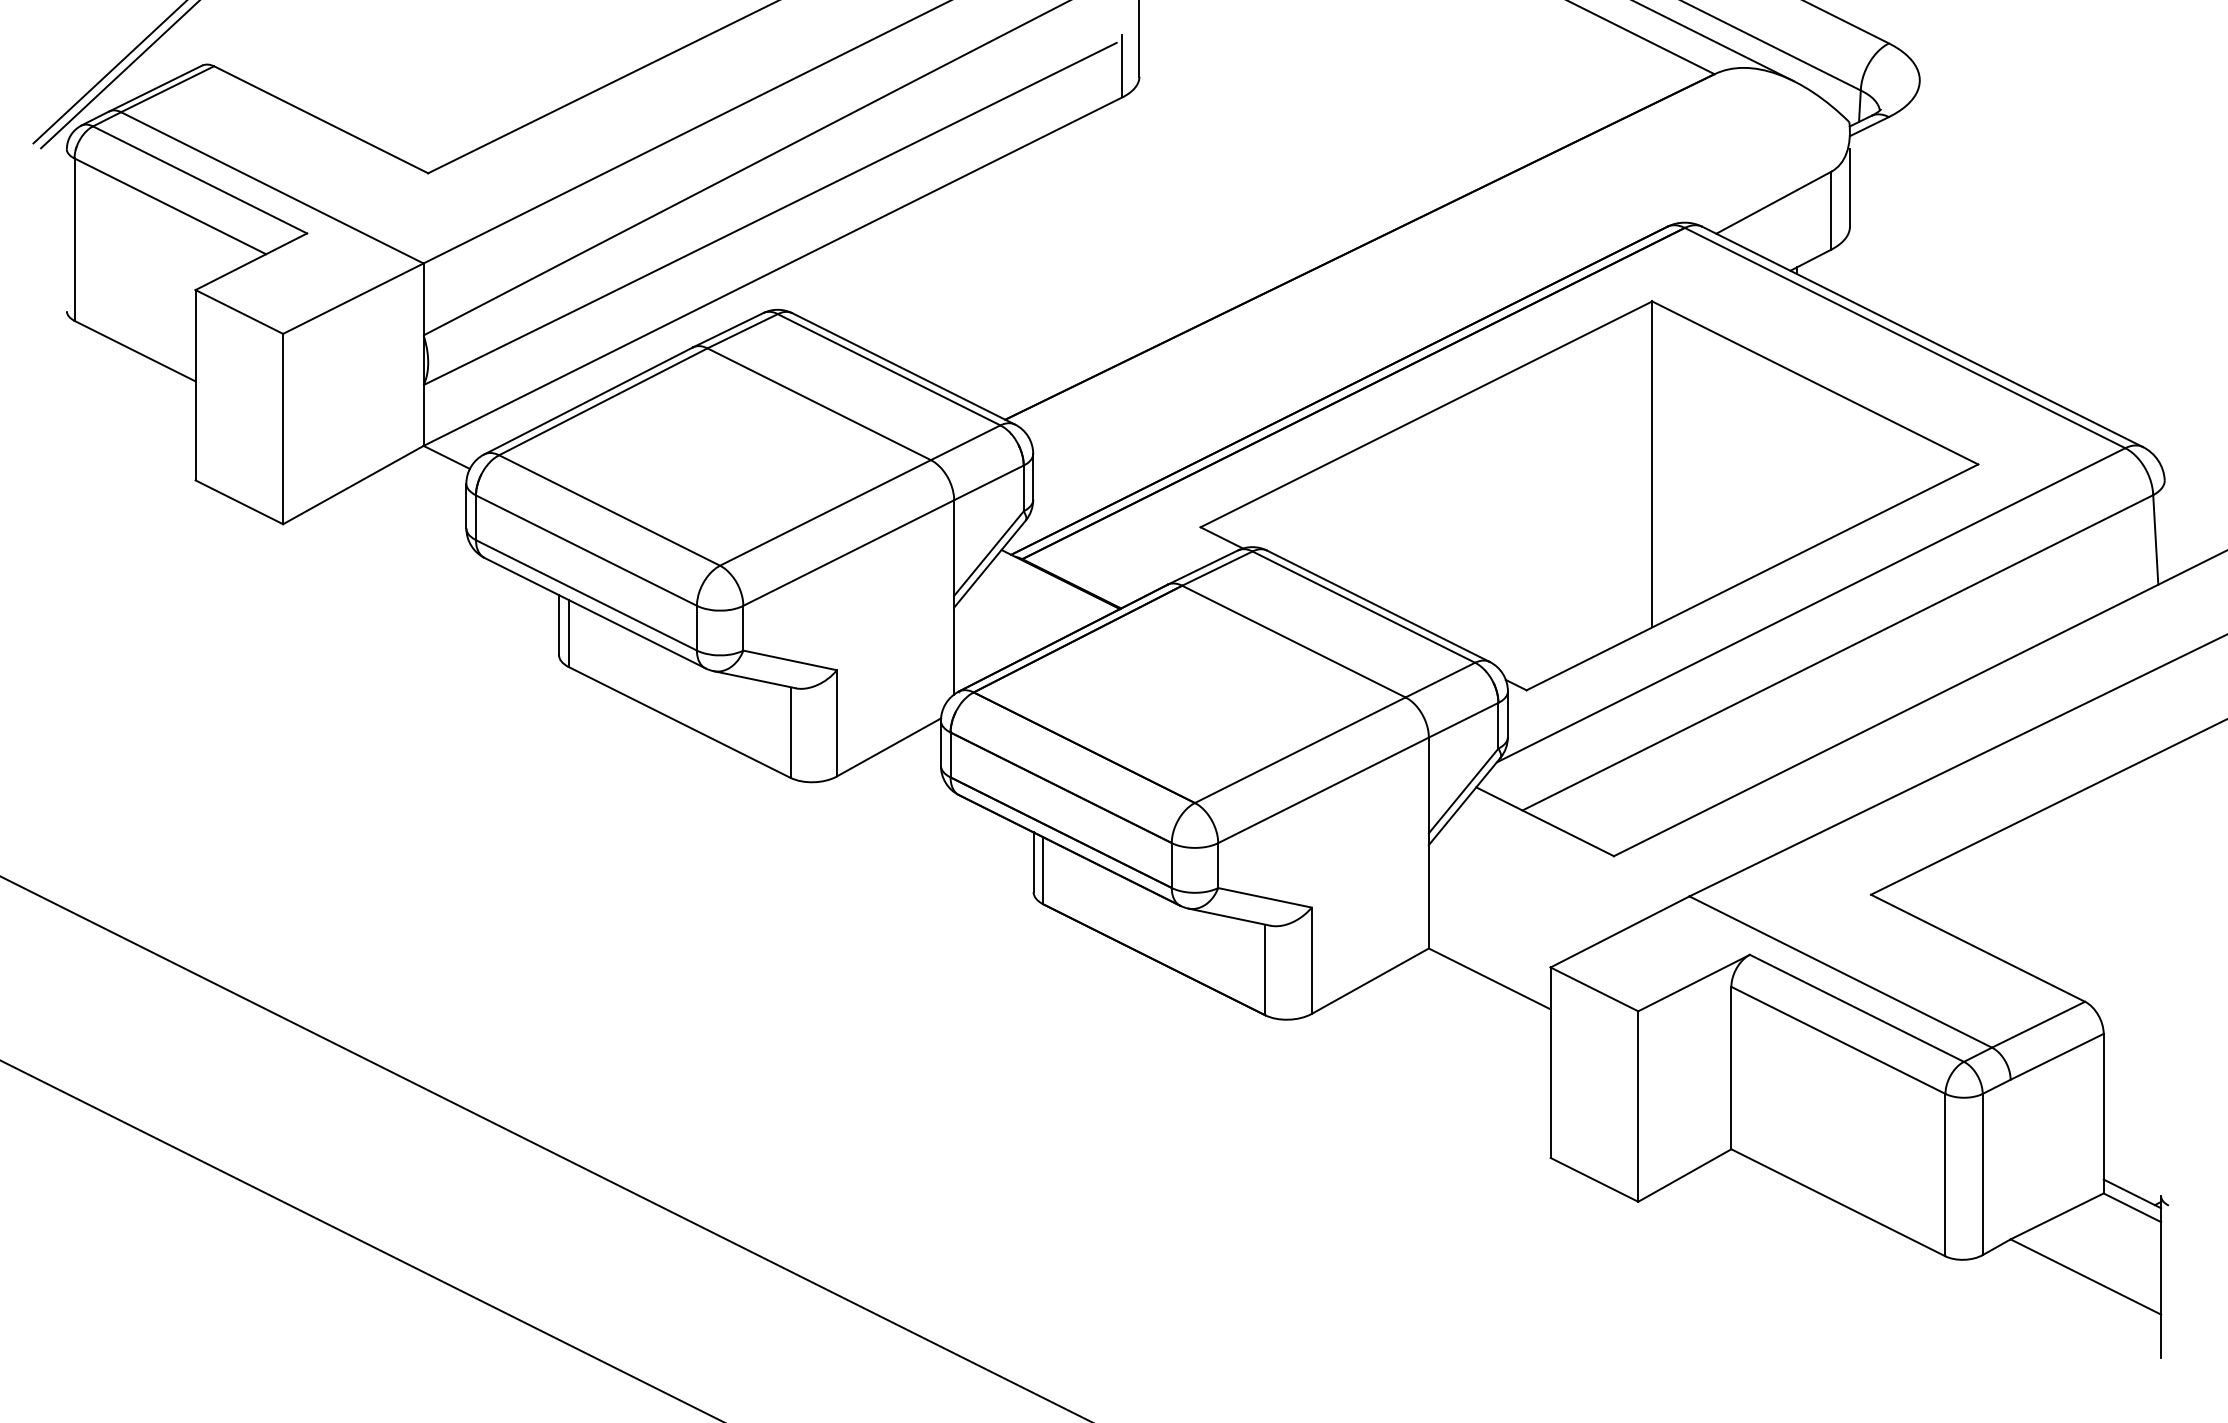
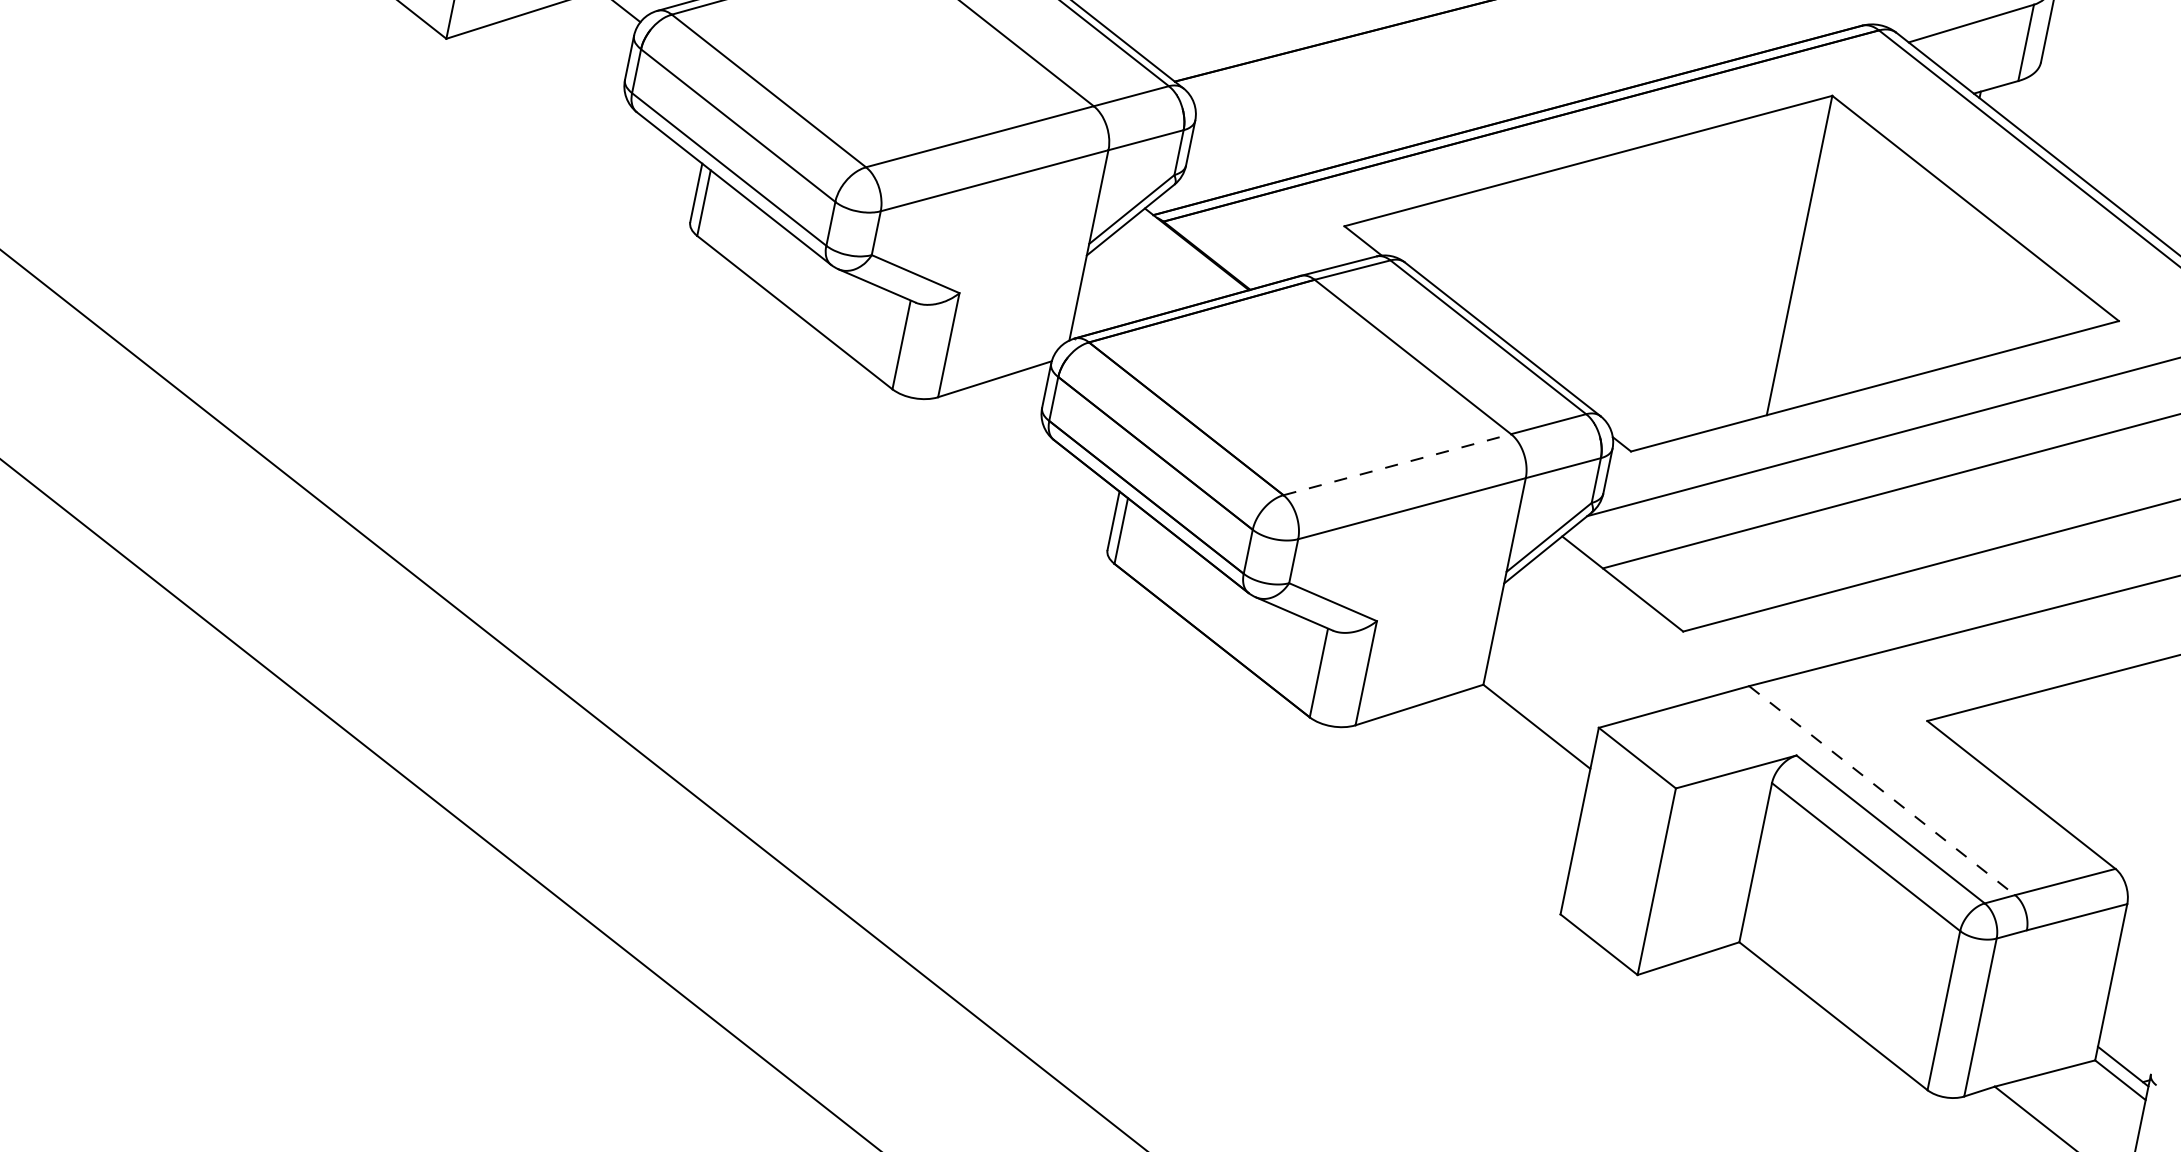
line: (1300, 750) -> (1397, 464), solid -> dashed
line: (1841, 972) -> (1882, 791), solid -> dashed

